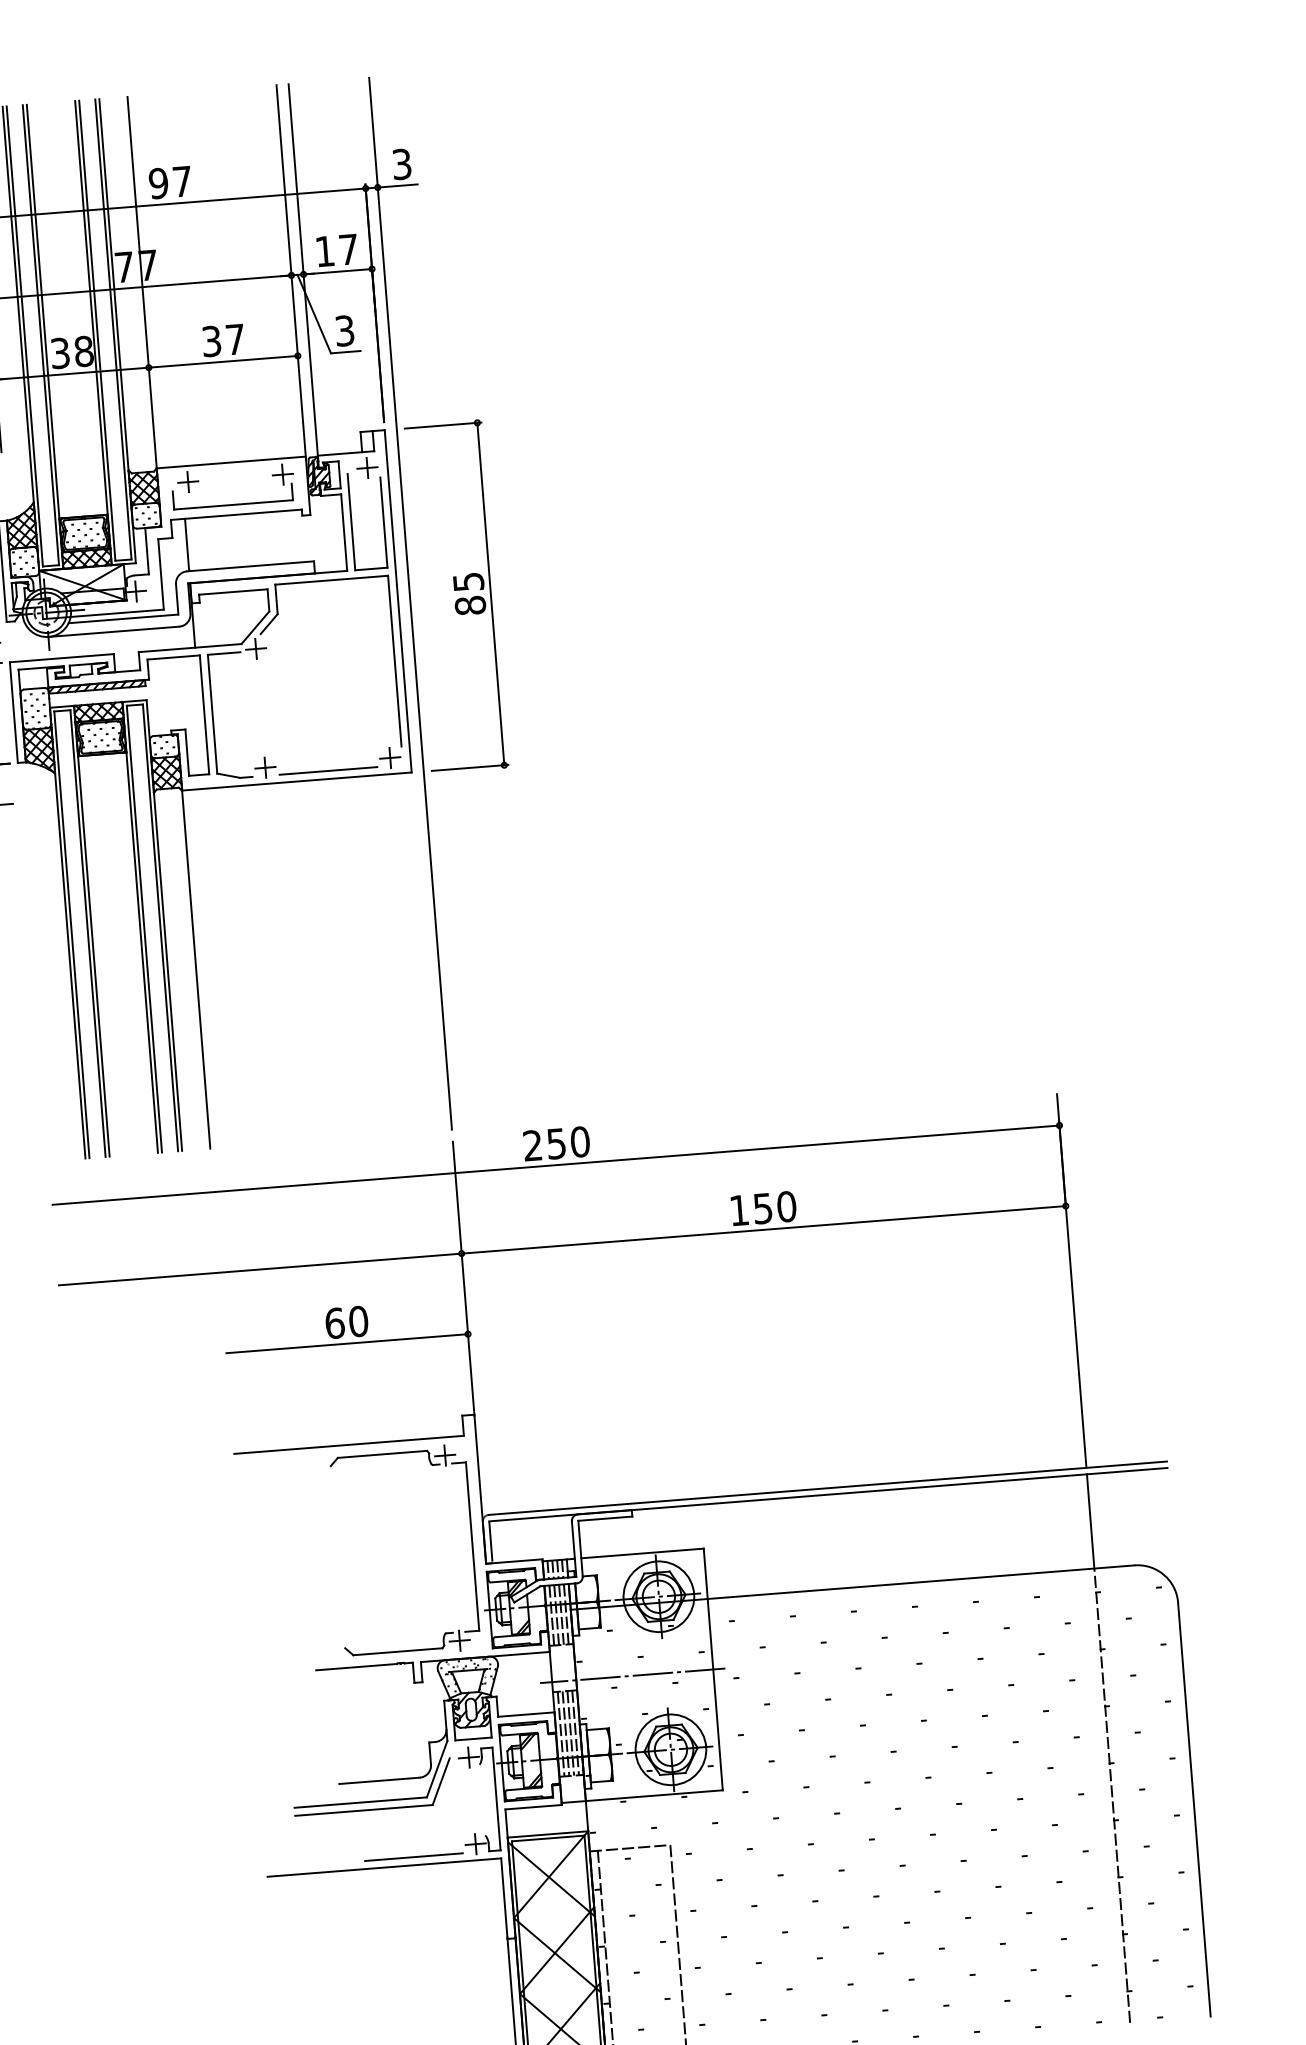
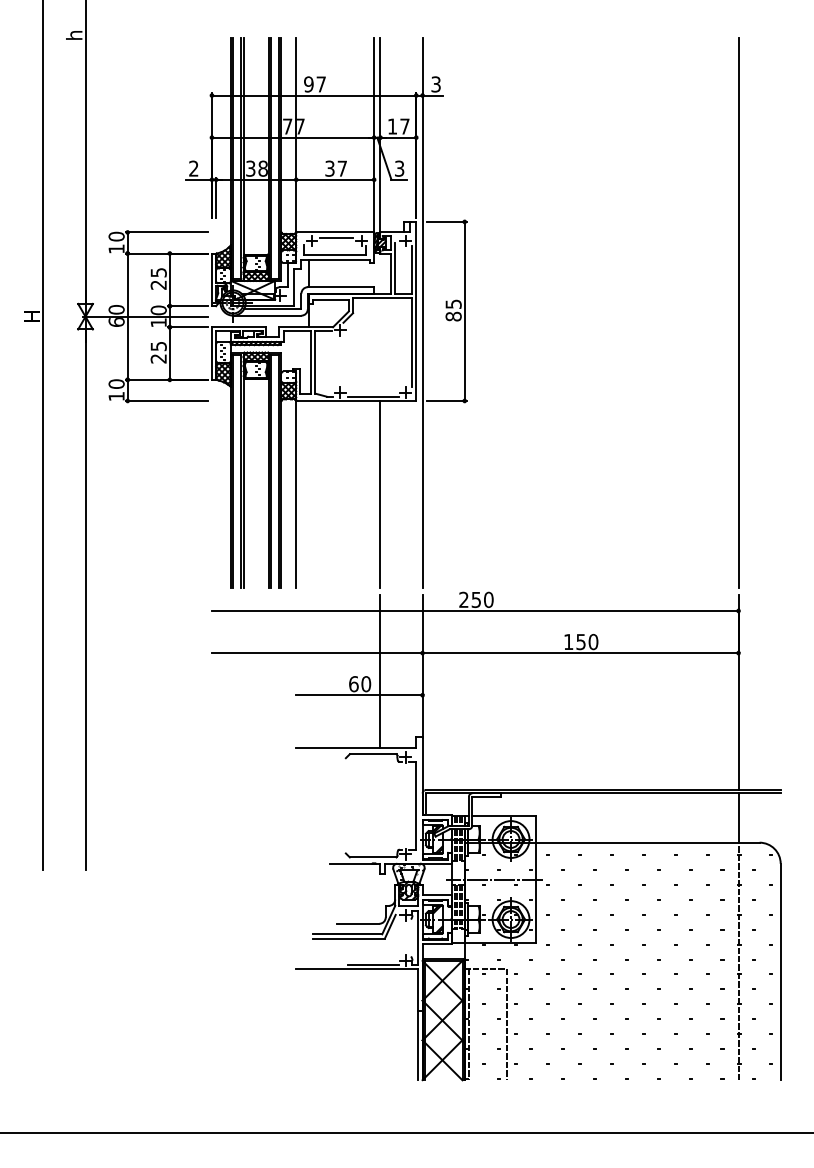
line: (234, 471) -> (336, 237), added
line: (1014, 556) -> (738, 313), added
line: (357, 956) -> (380, 494), added
line: (383, 1293) -> (380, 670), added

